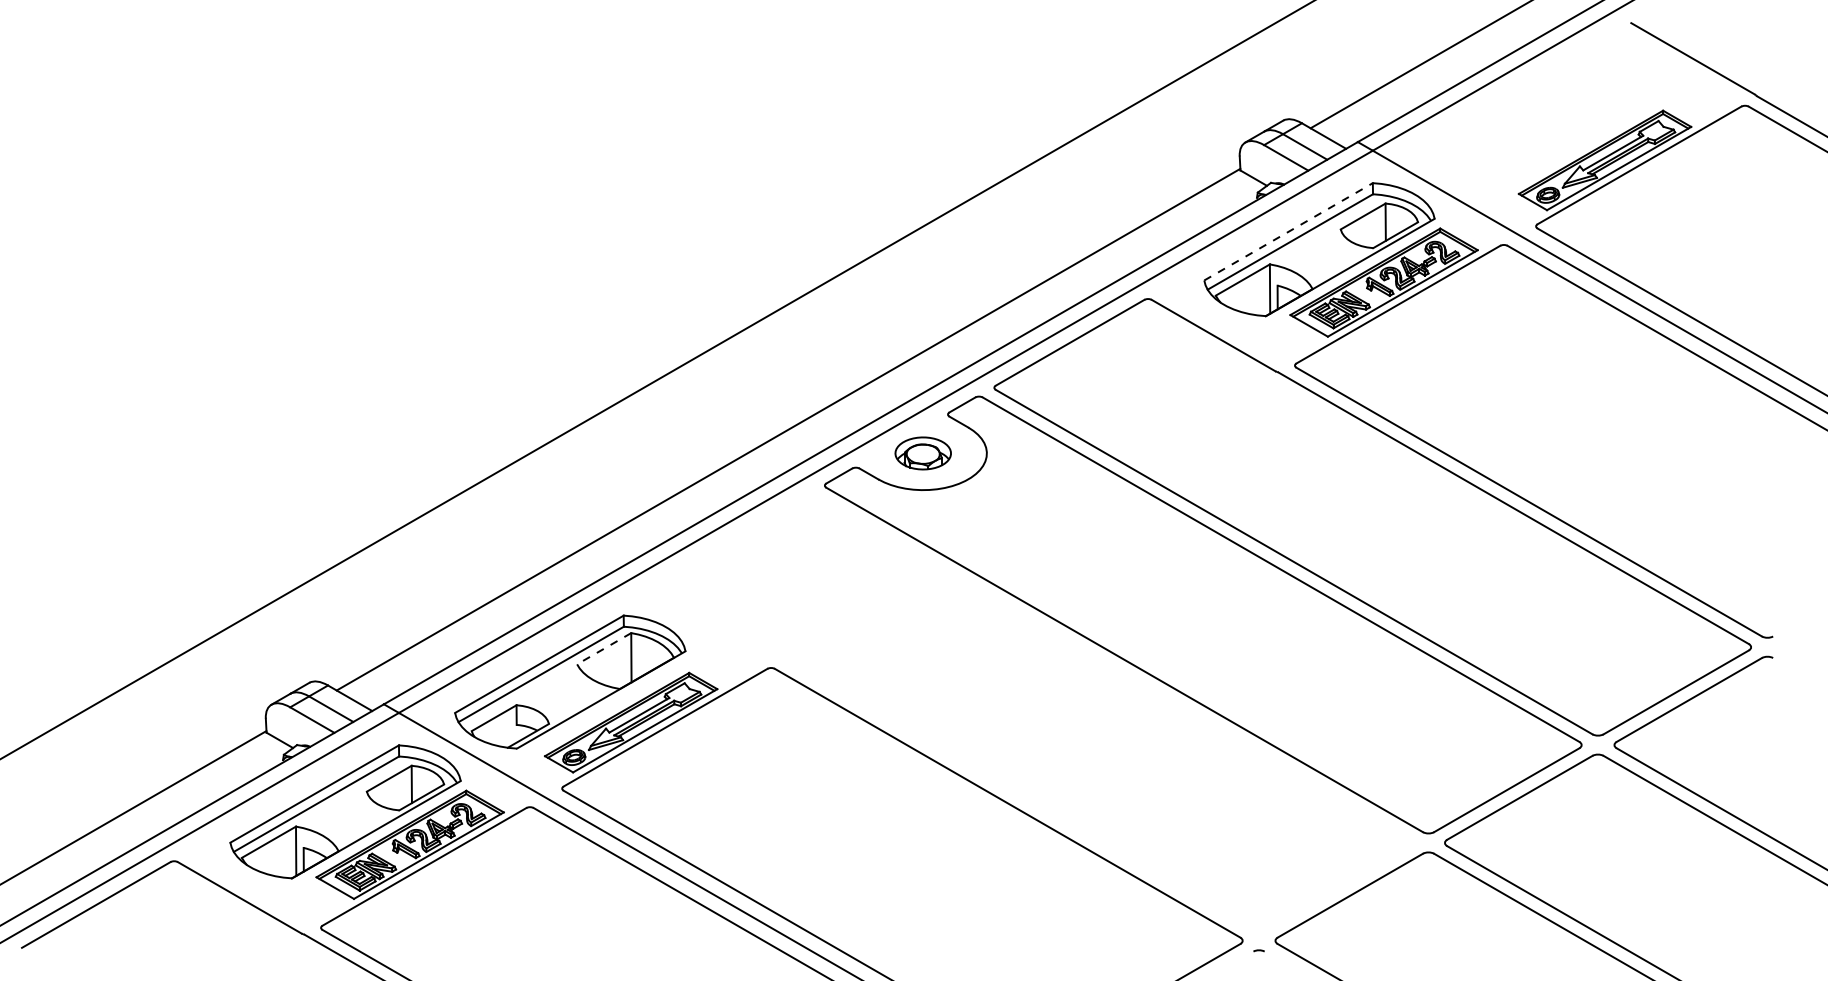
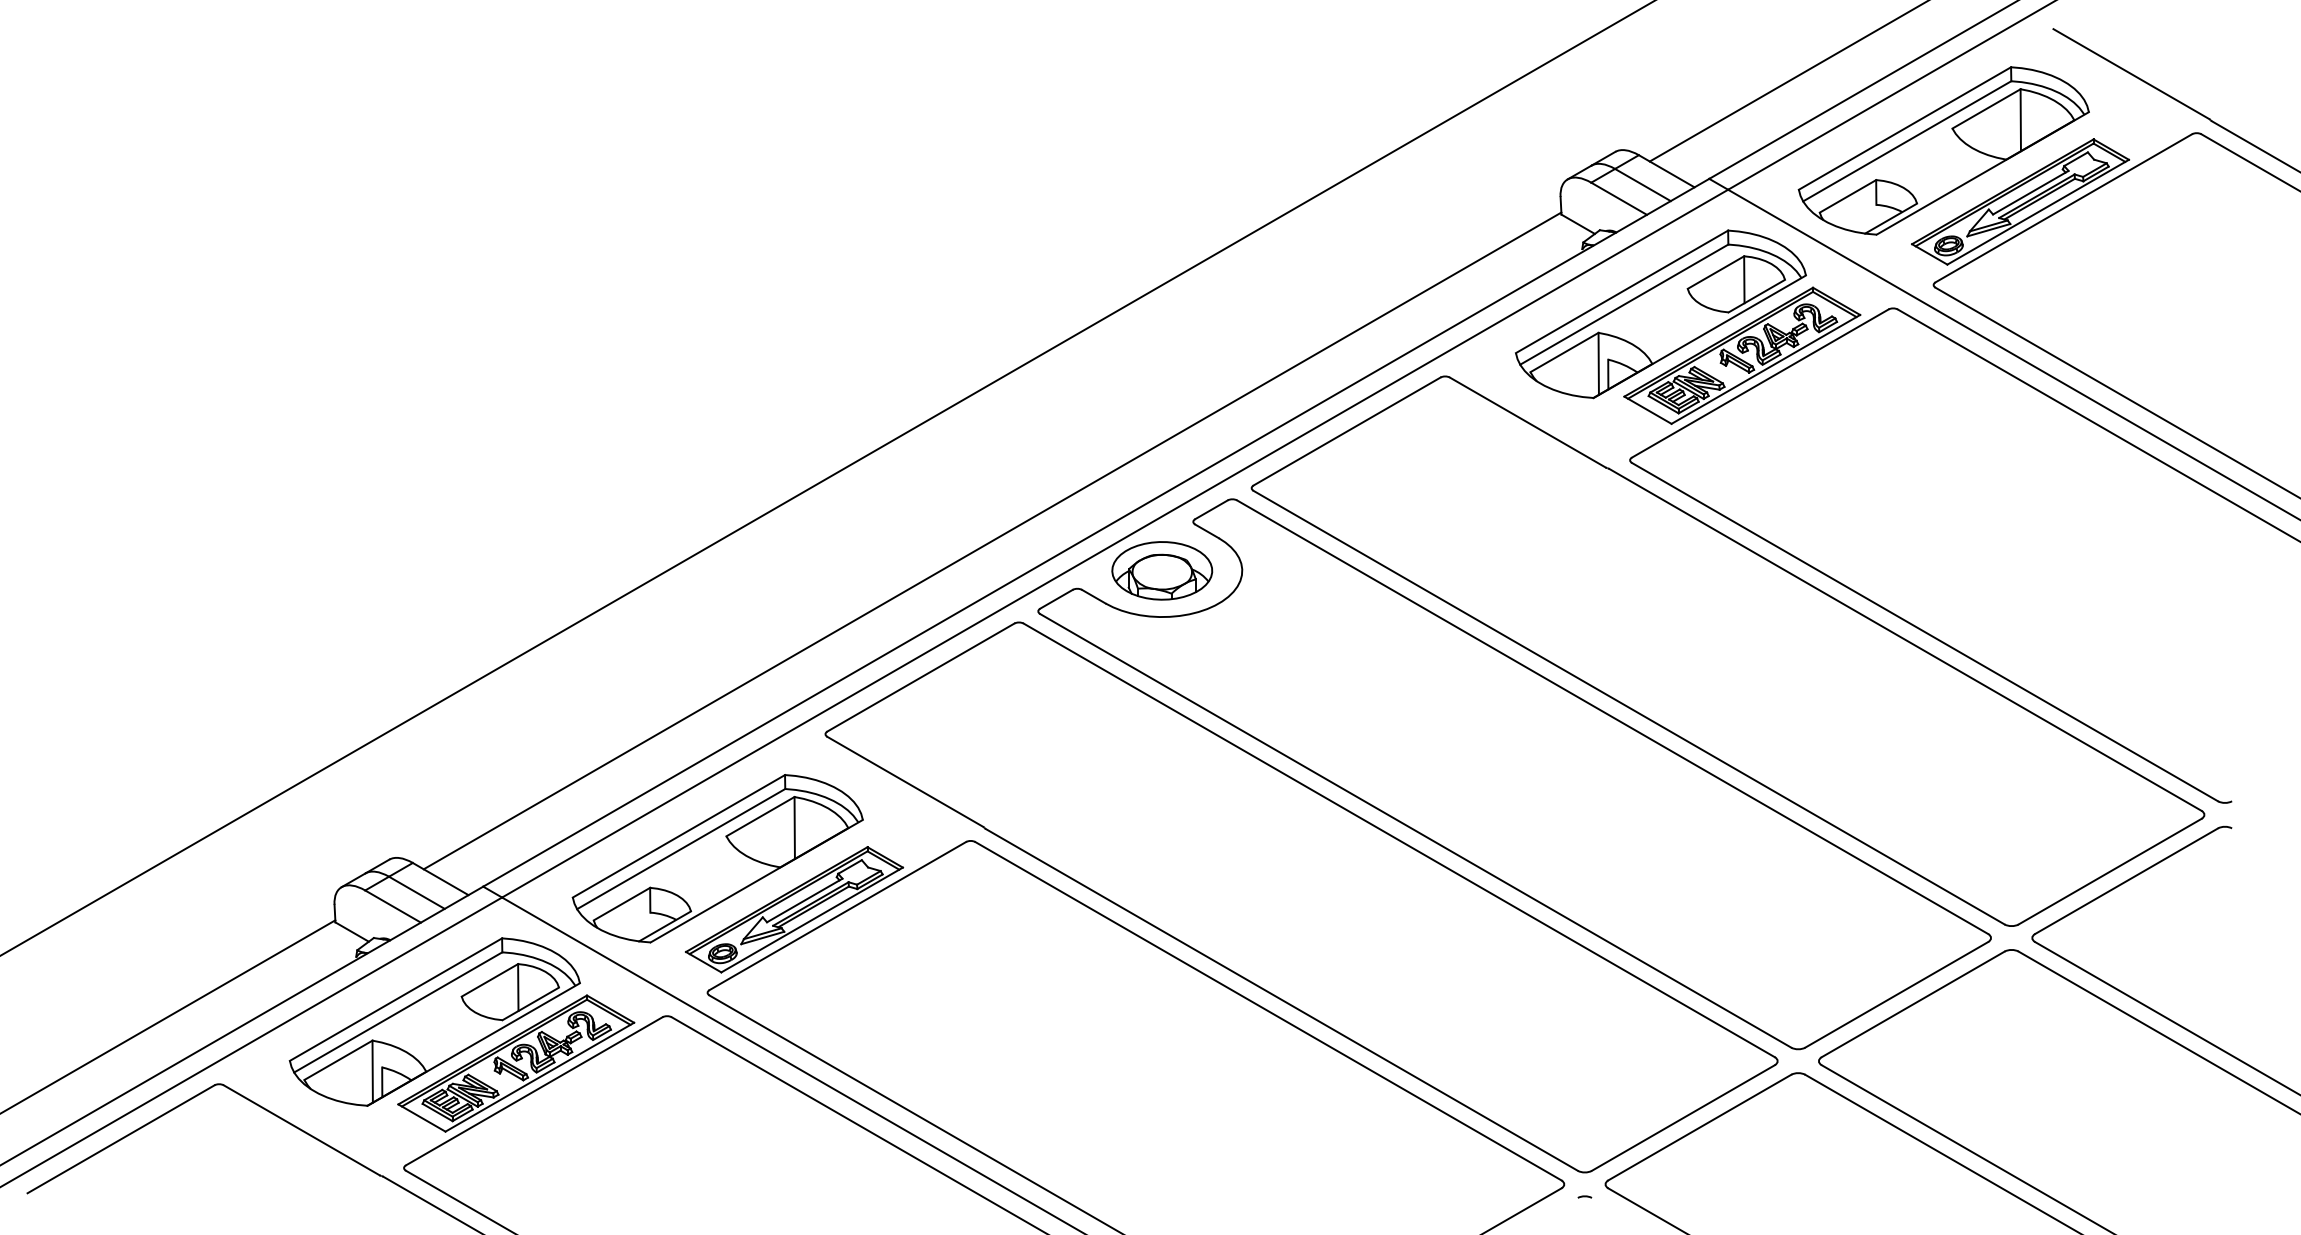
part: (1544, 119) -> (1944, 150), added
line: (1289, 231) -> (1623, 291), dashed -> solid
part: (922, 453) -> (1161, 570), size x1.43
line: (603, 648) -> (759, 816), dashed -> solid
part: (1033, 712) -> (1300, 896), added

